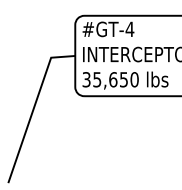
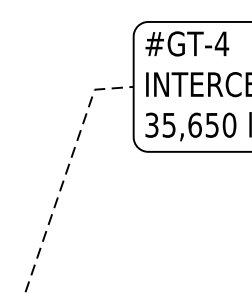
line: (34, 107) -> (67, 170), solid -> dashed

